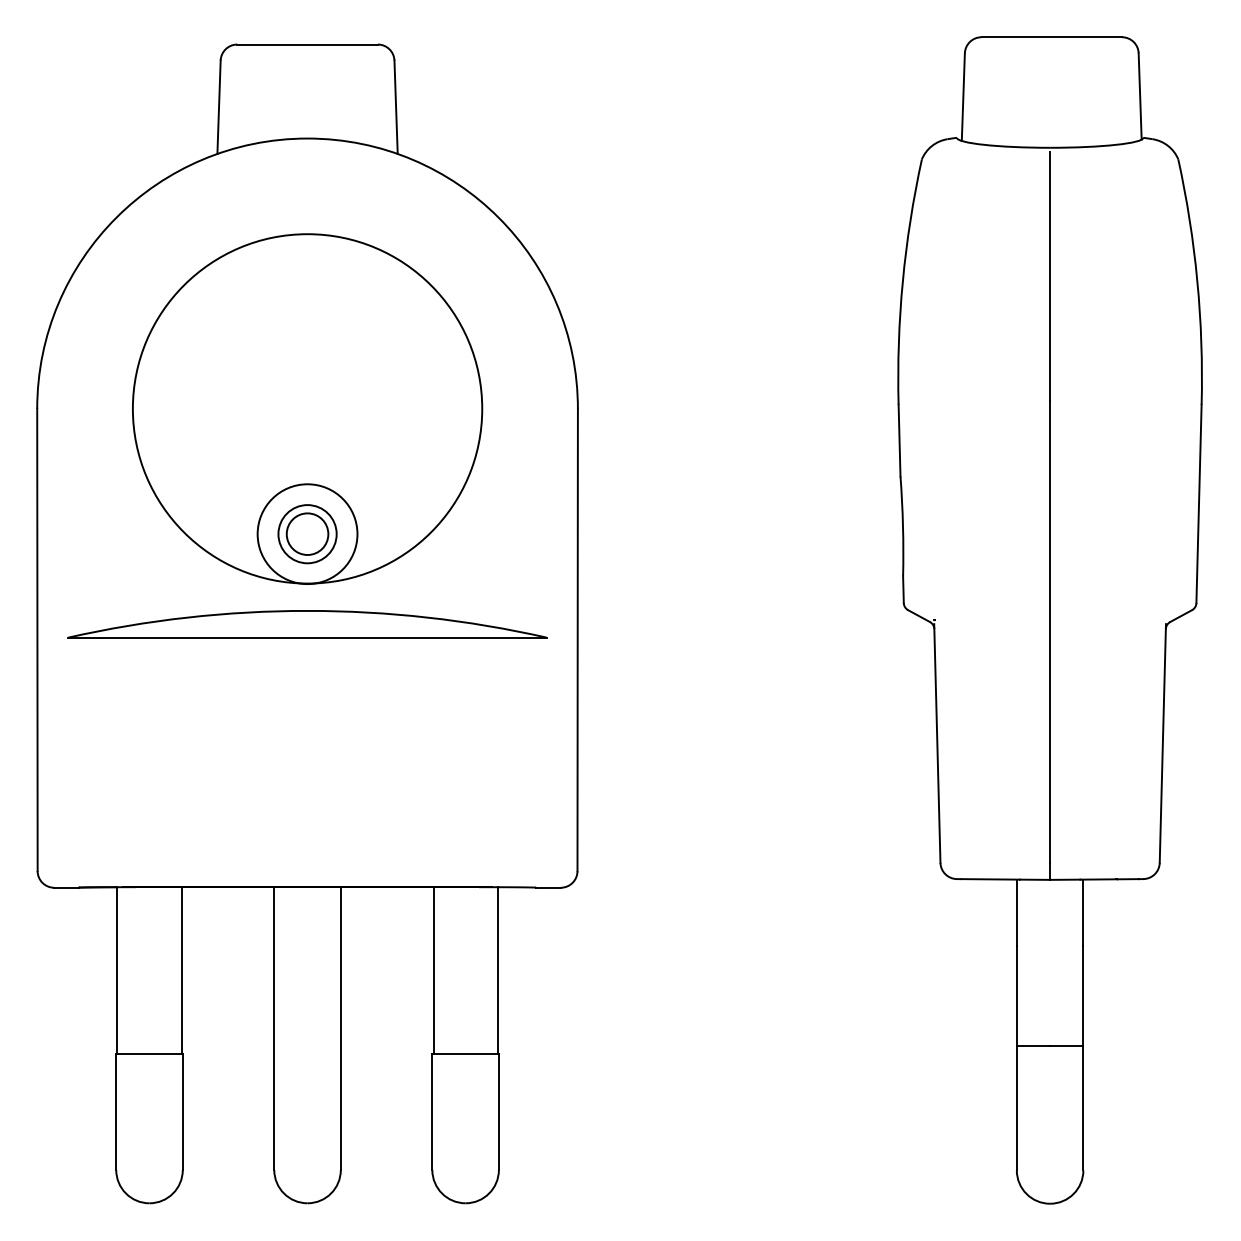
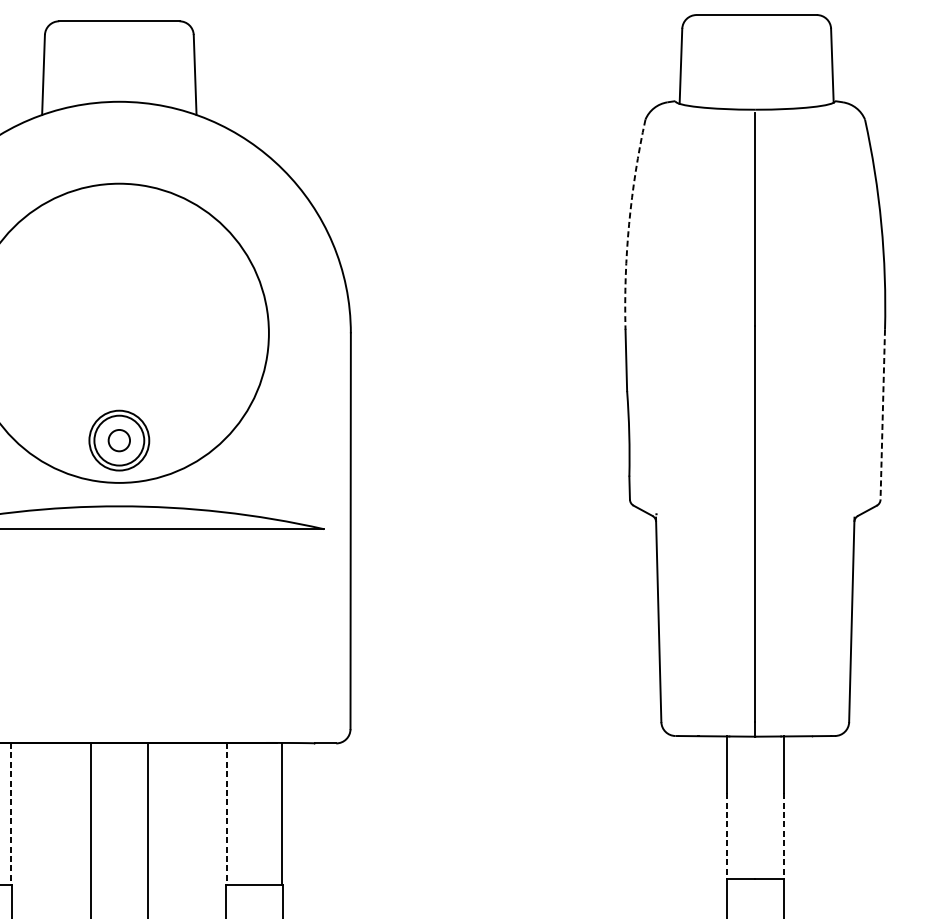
arc: (902, 281) -> (628, 224), solid -> dashed
line: (1199, 504) -> (883, 415), solid -> dashed
circle: (307, 533) -> (119, 440), size x0.6
circle: (307, 534) -> (119, 440), size x0.7
line: (181, 970) -> (11, 814), solid -> dashed
line: (433, 970) -> (227, 814), solid -> dashed
line: (1016, 995) -> (726, 835), solid -> dashed
line: (1083, 995) -> (783, 835), solid -> dashed

